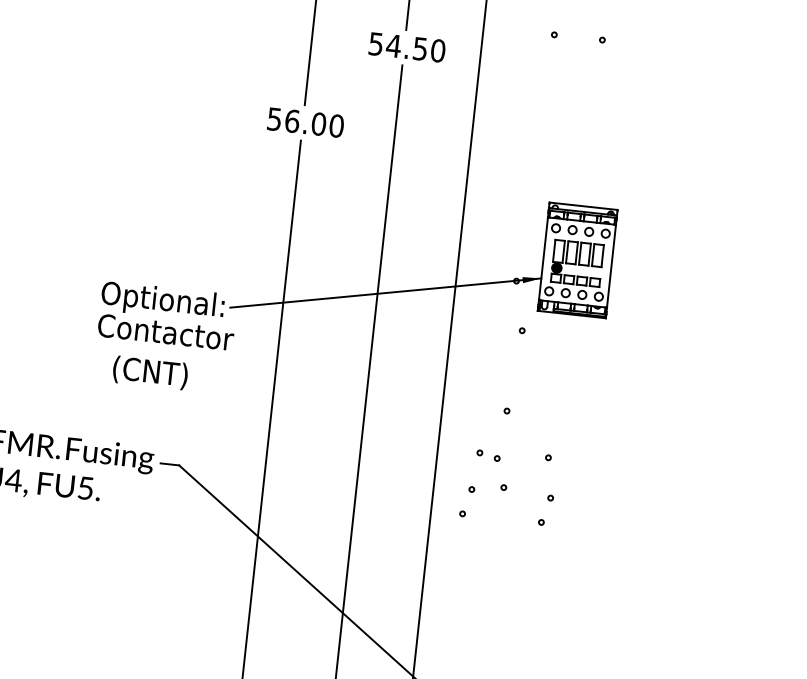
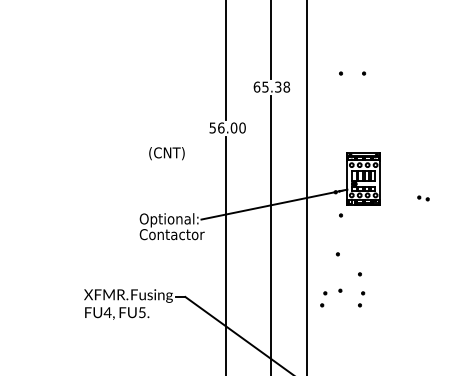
text: (406, 46) -> (271, 86), 54.50 -> 65.38
text: (149, 372) -> (166, 153), moved
part: (488, 455) -> (423, 198), moved

